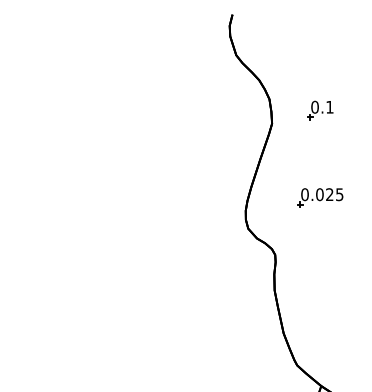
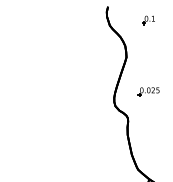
part: (319, 111) -> (148, 20), moved

